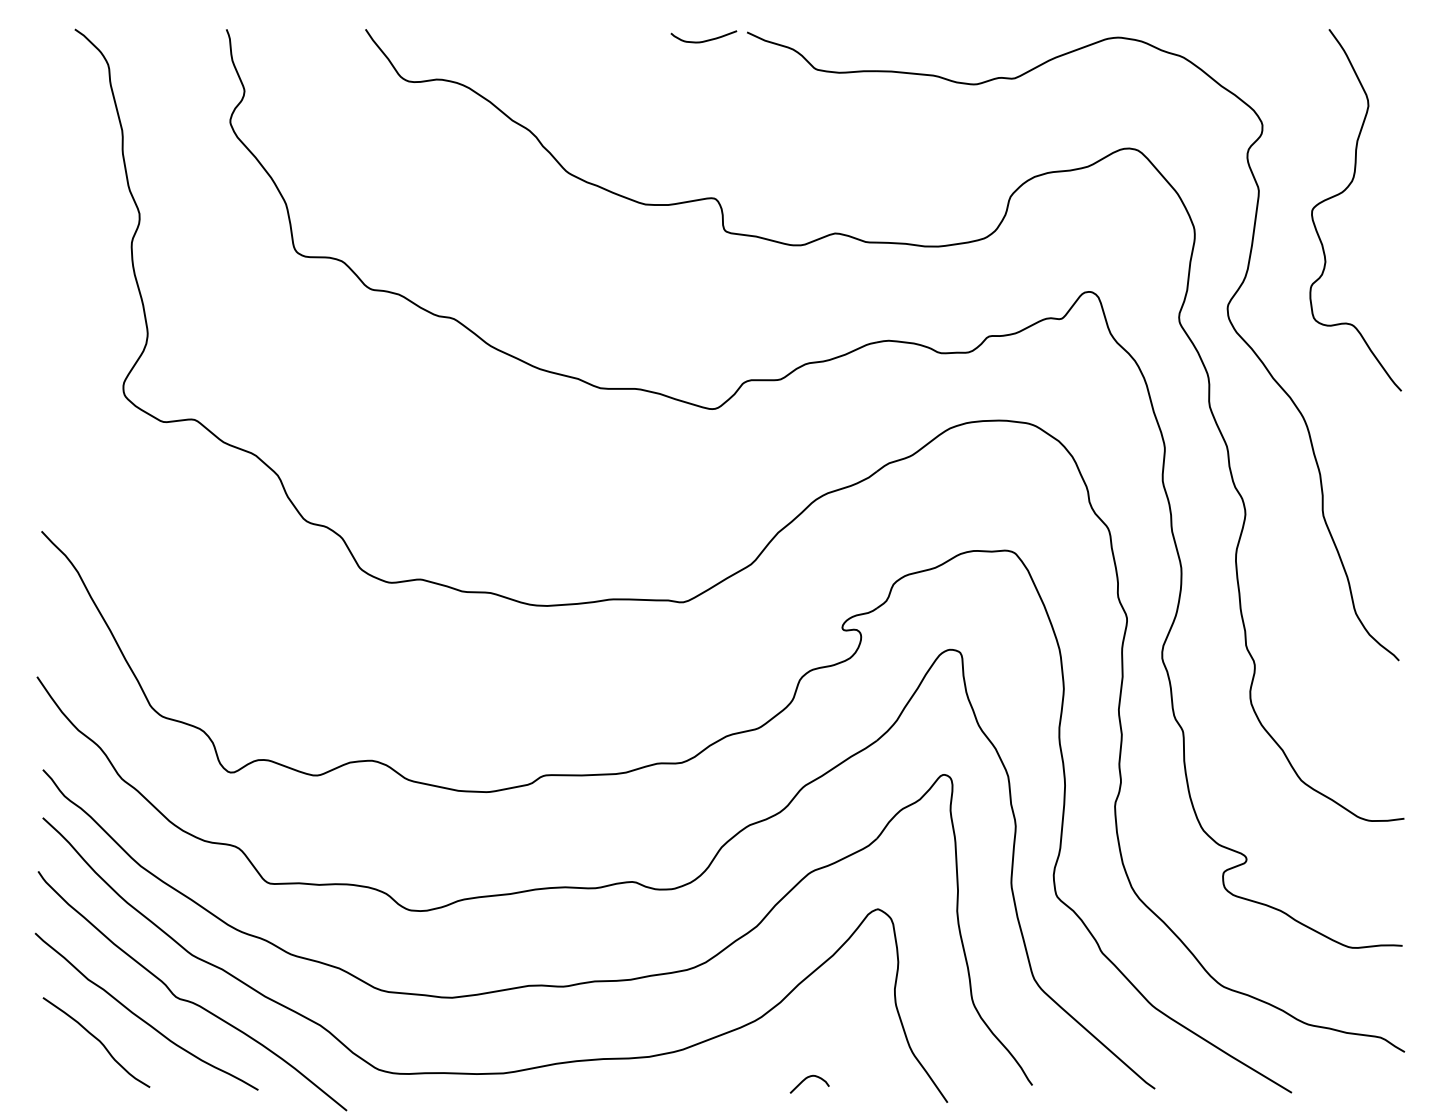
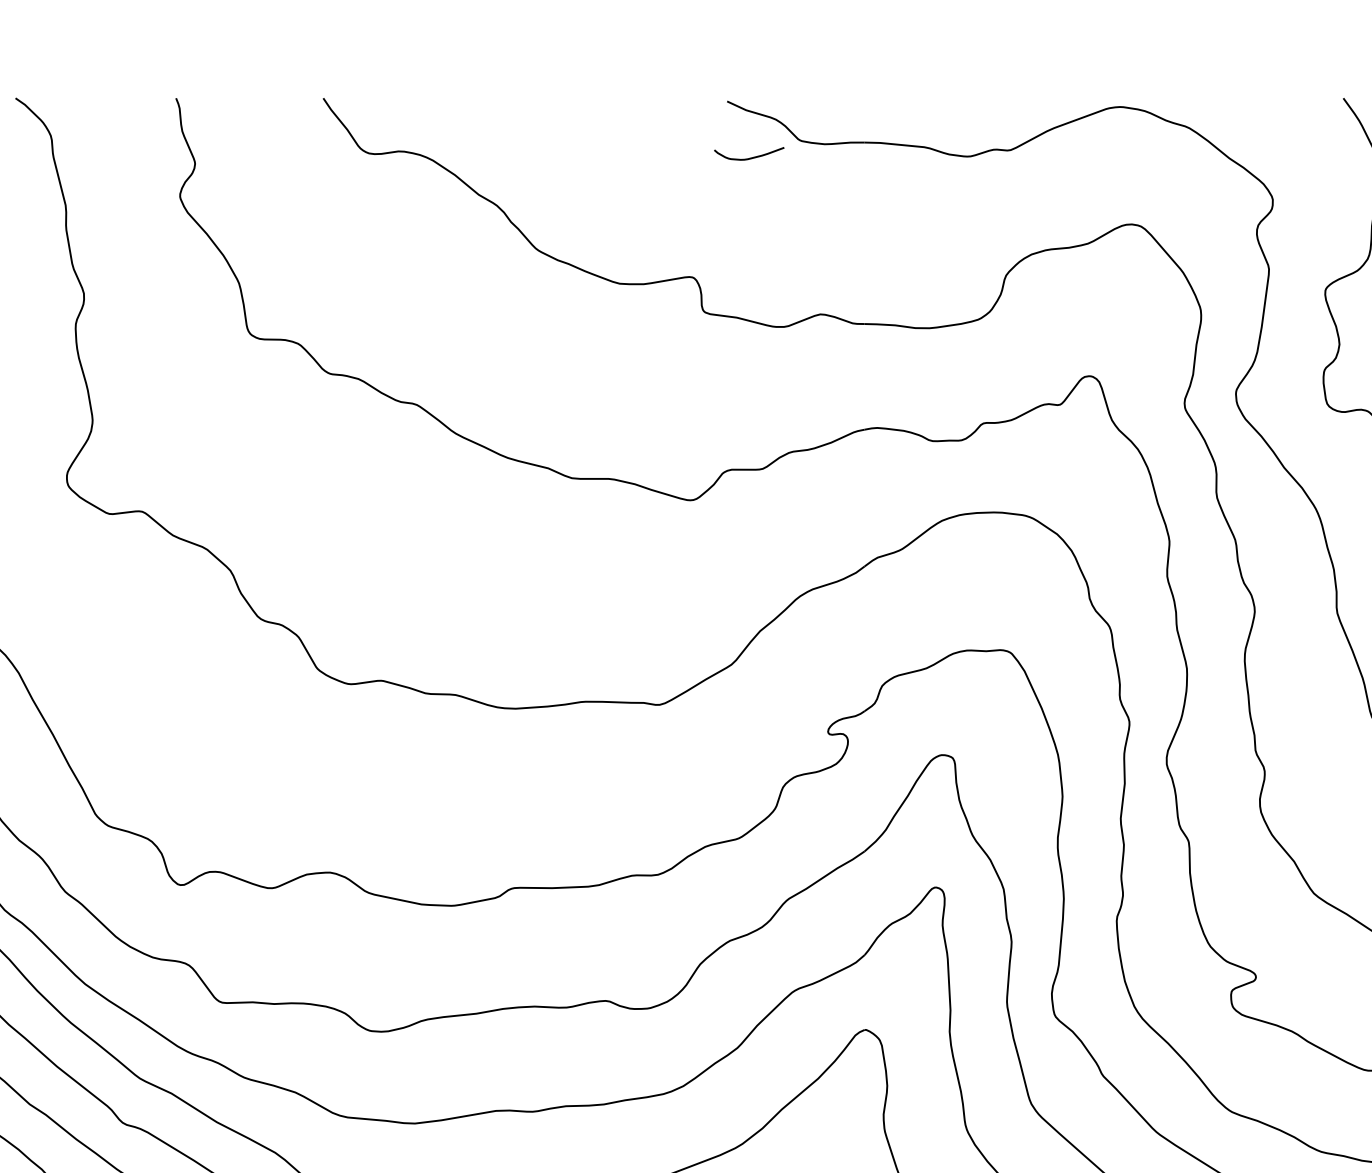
curve: (703, 40) -> (748, 157), moved

